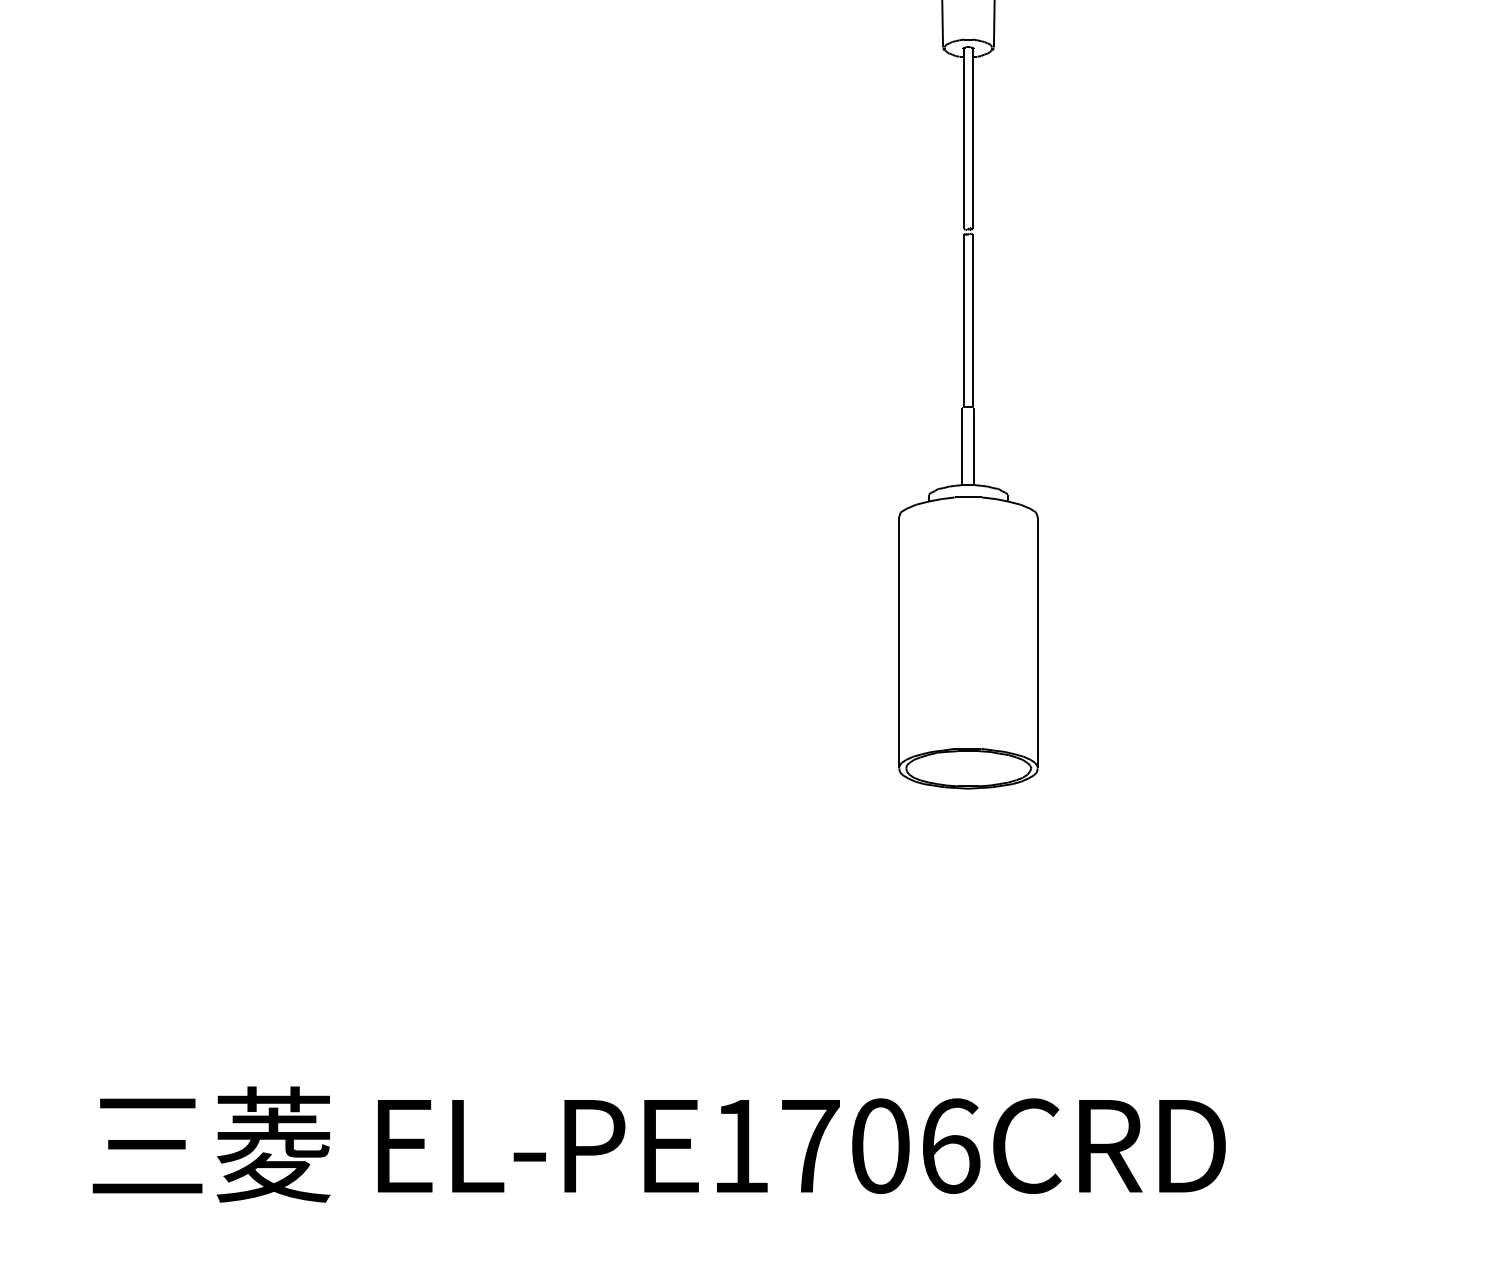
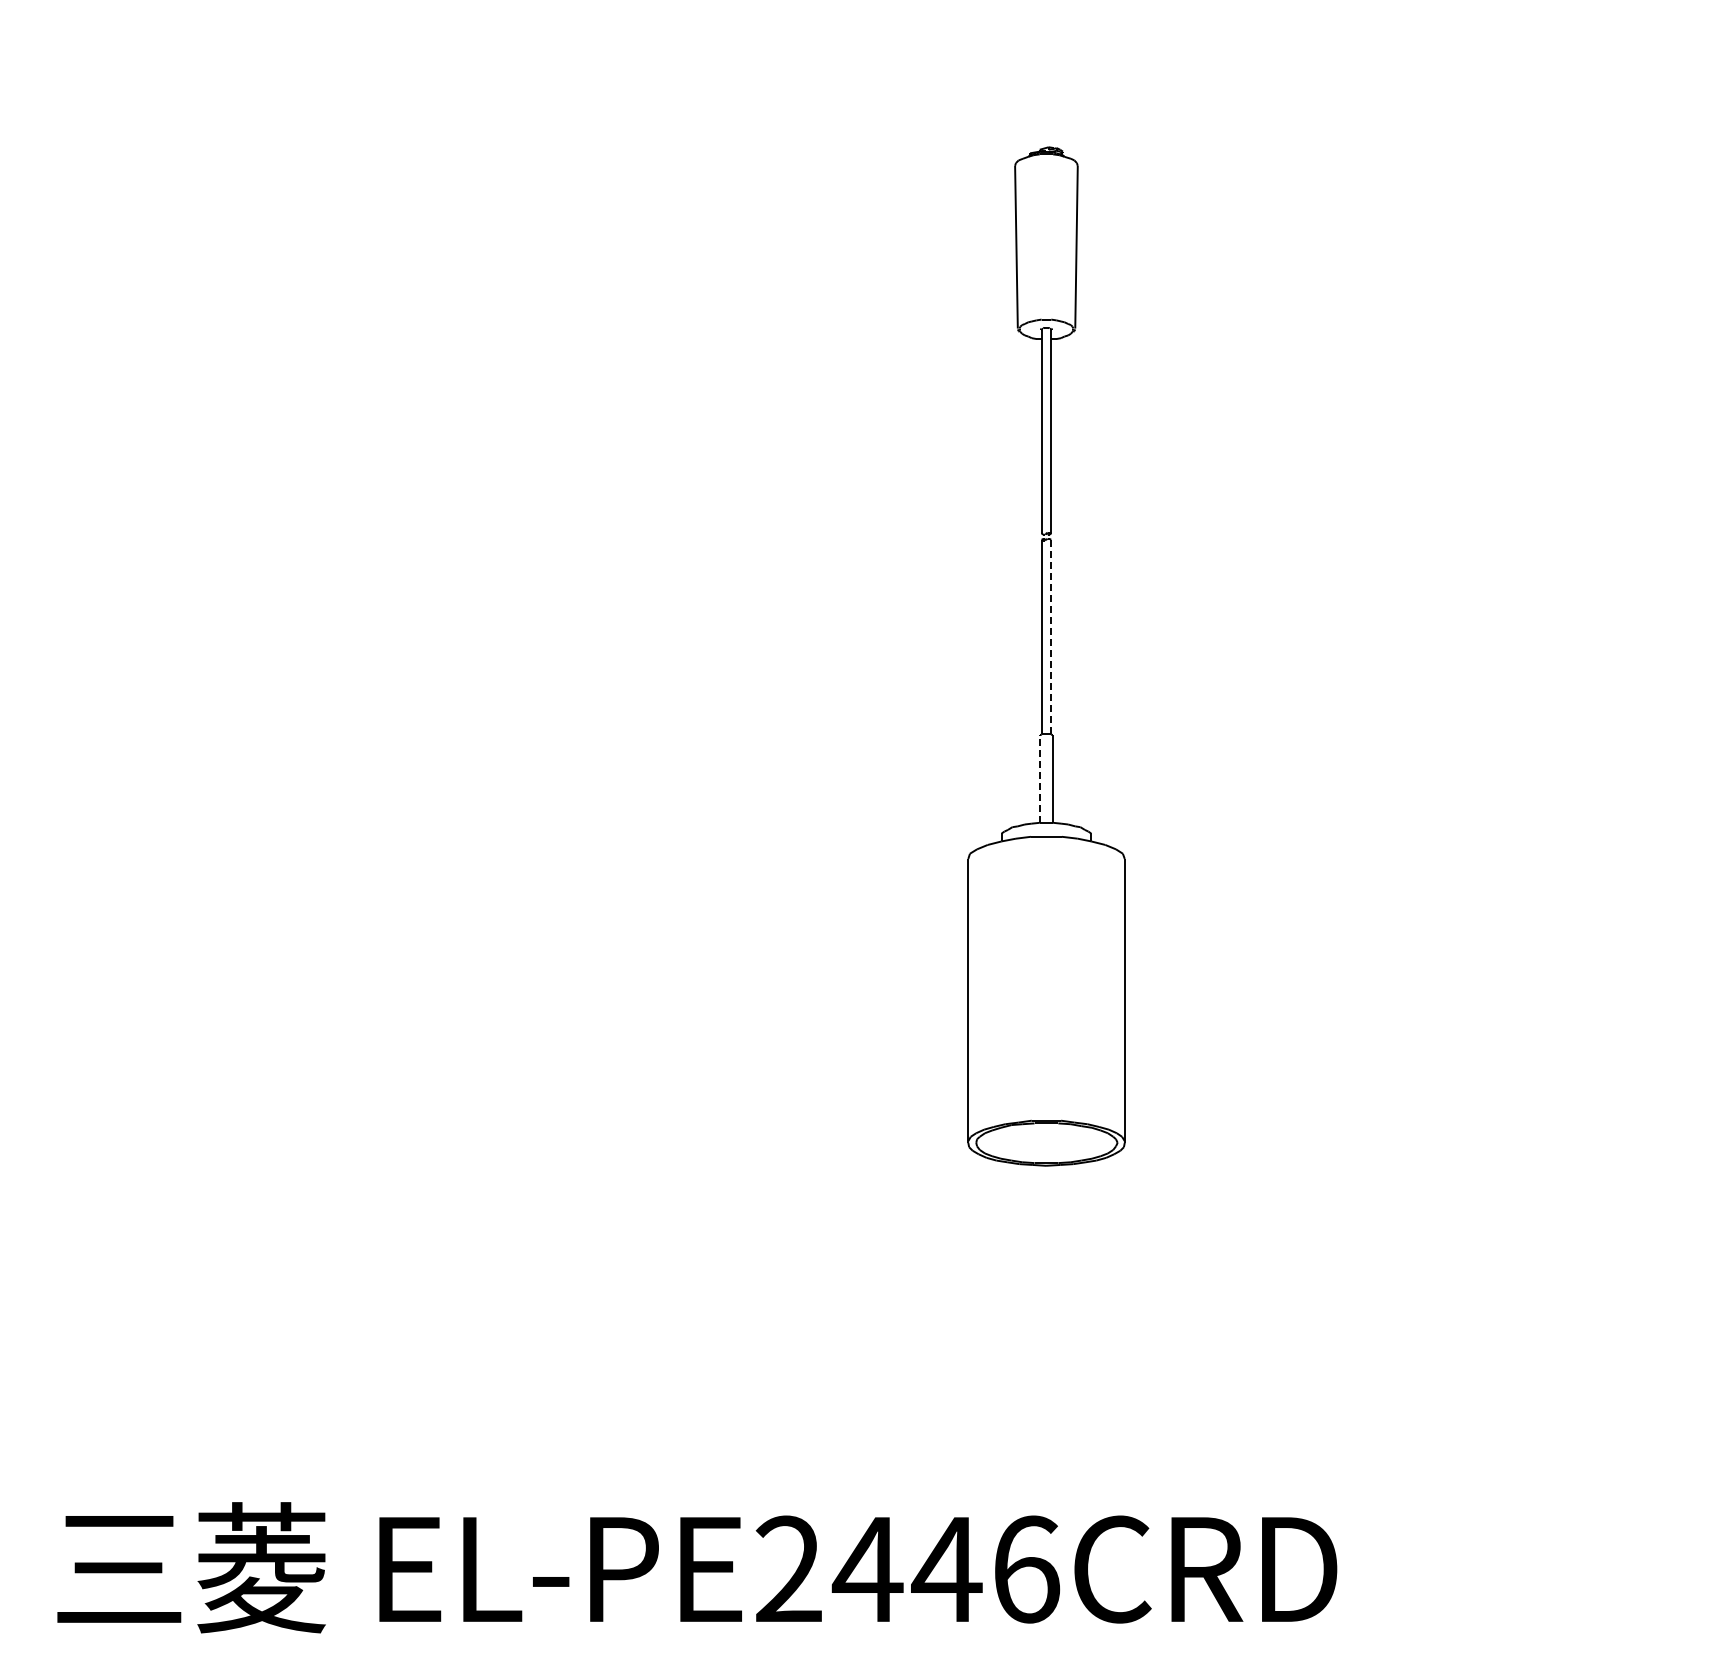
line: (972, 321) -> (1051, 637), solid -> dashed
line: (962, 445) -> (1039, 778), solid -> dashed
text: (810, 1146) -> (868, 1569), EL-PE1706CRD -> EL-PE2446CRD

